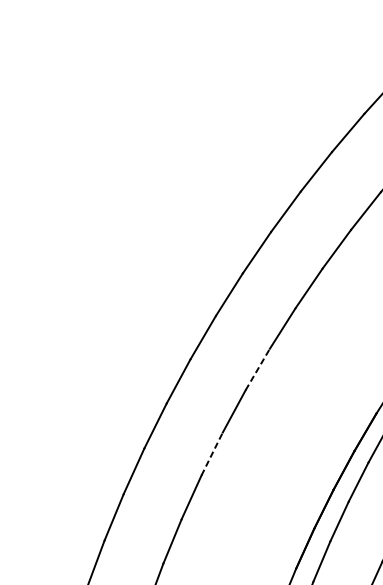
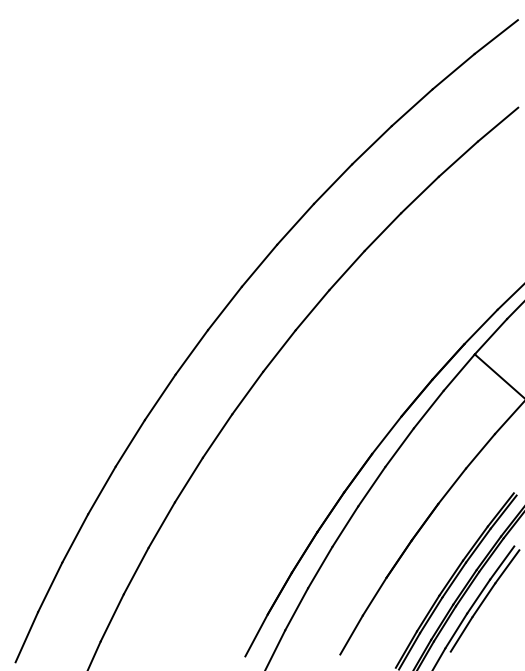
line: (258, 368) -> (248, 392), dashed -> solid
line: (212, 453) -> (189, 479), dashed -> solid

